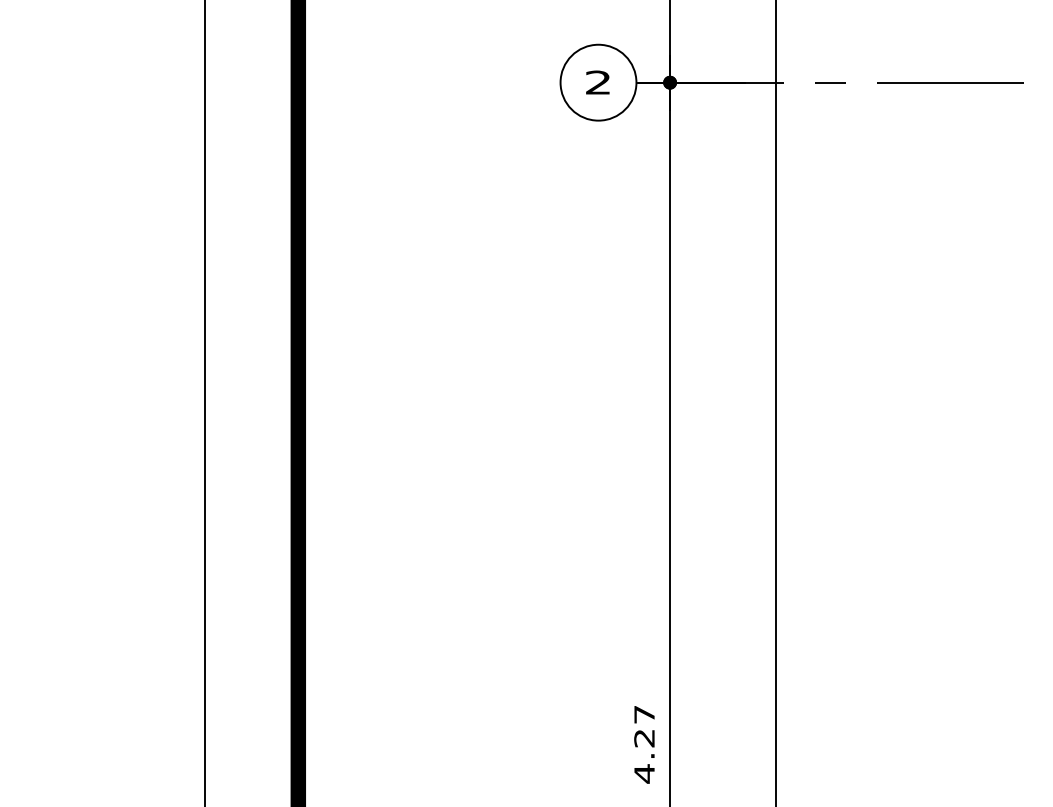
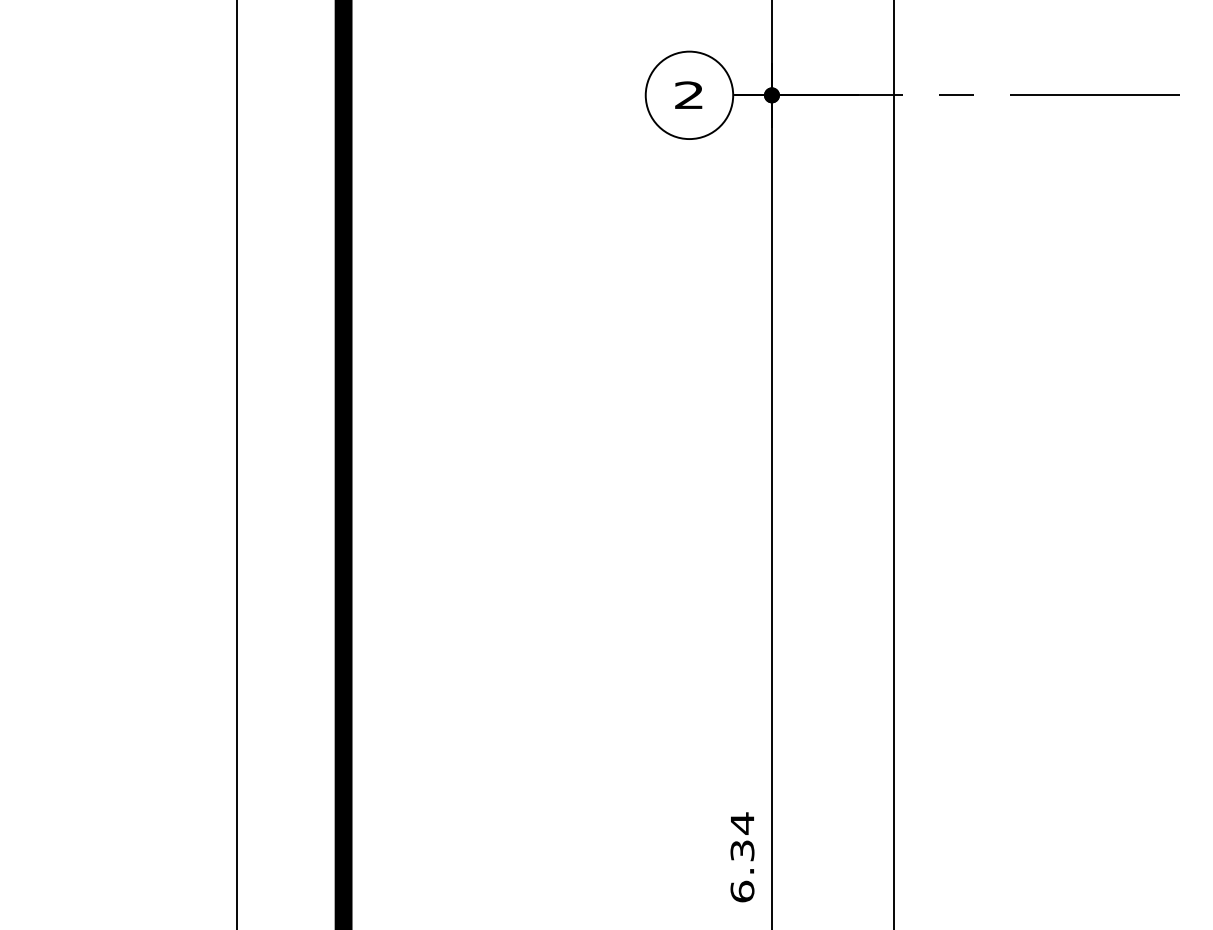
text: (644, 744) -> (742, 857), 4.27 -> 6.34

